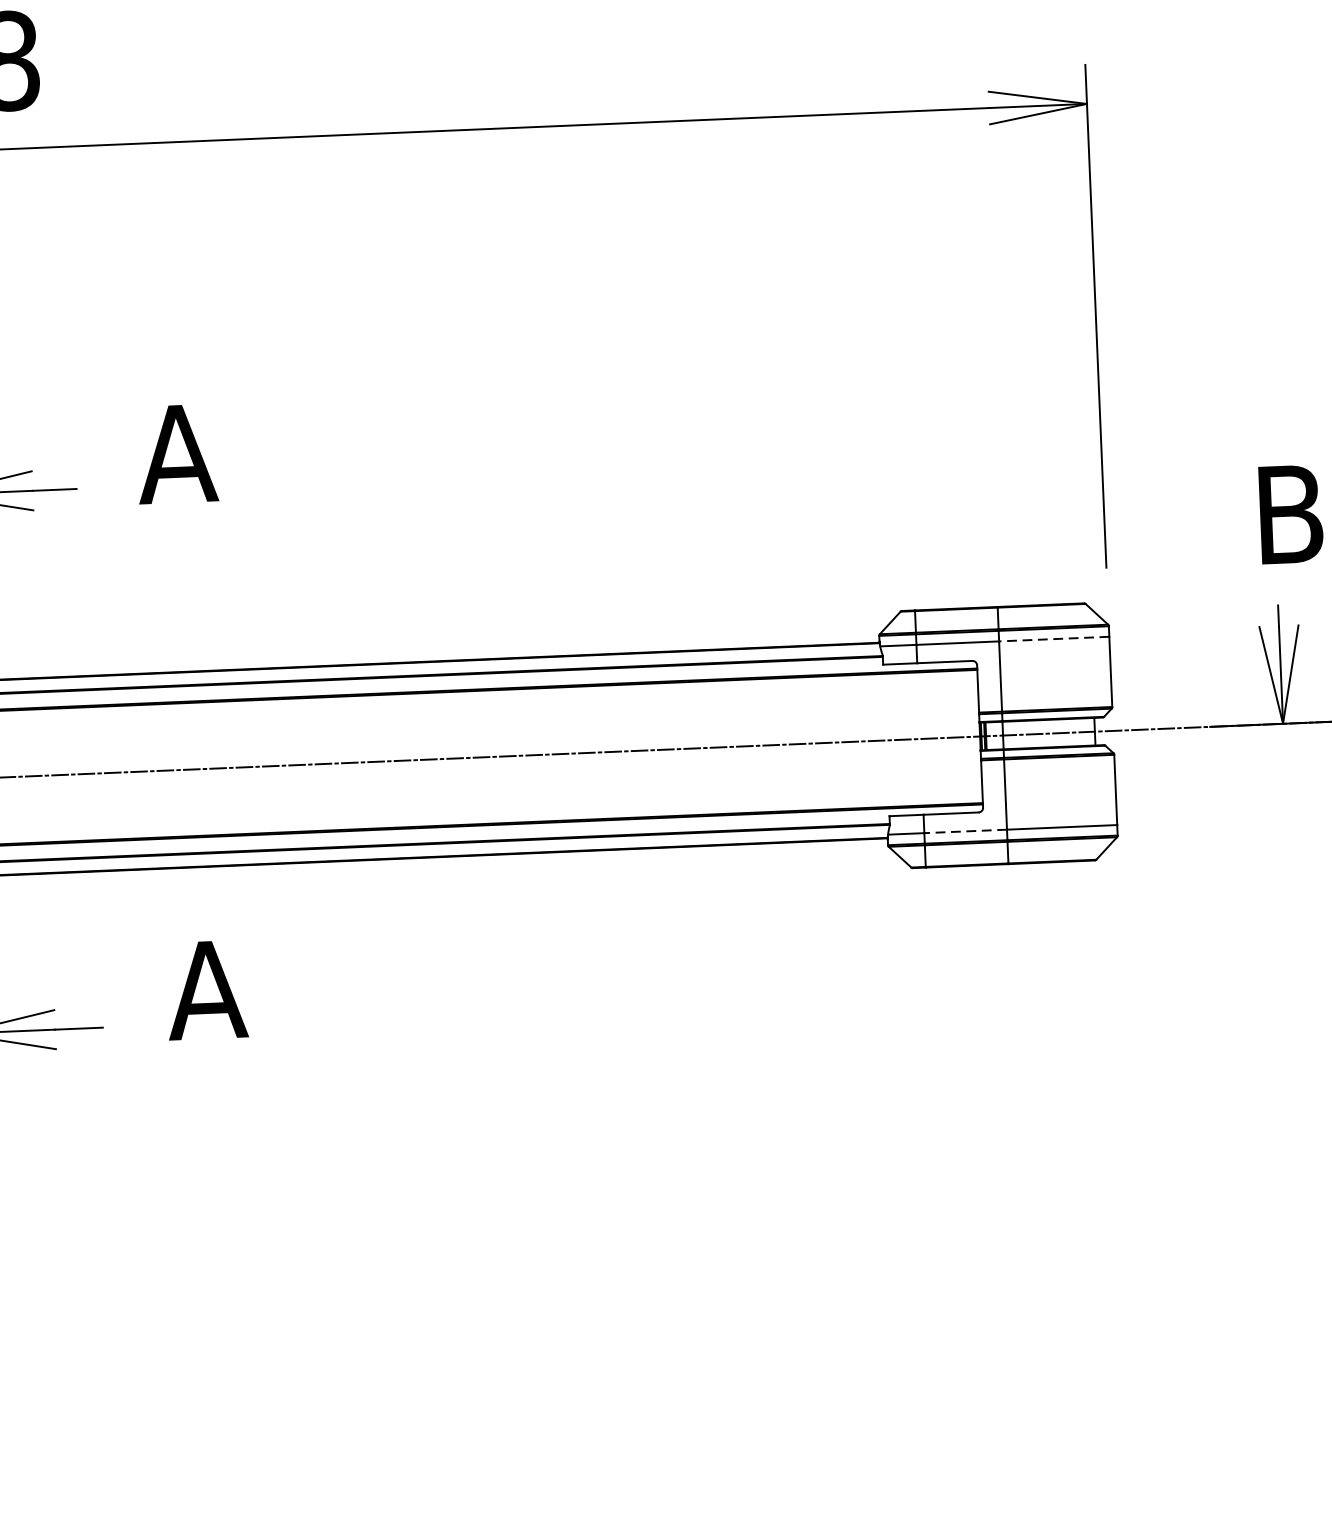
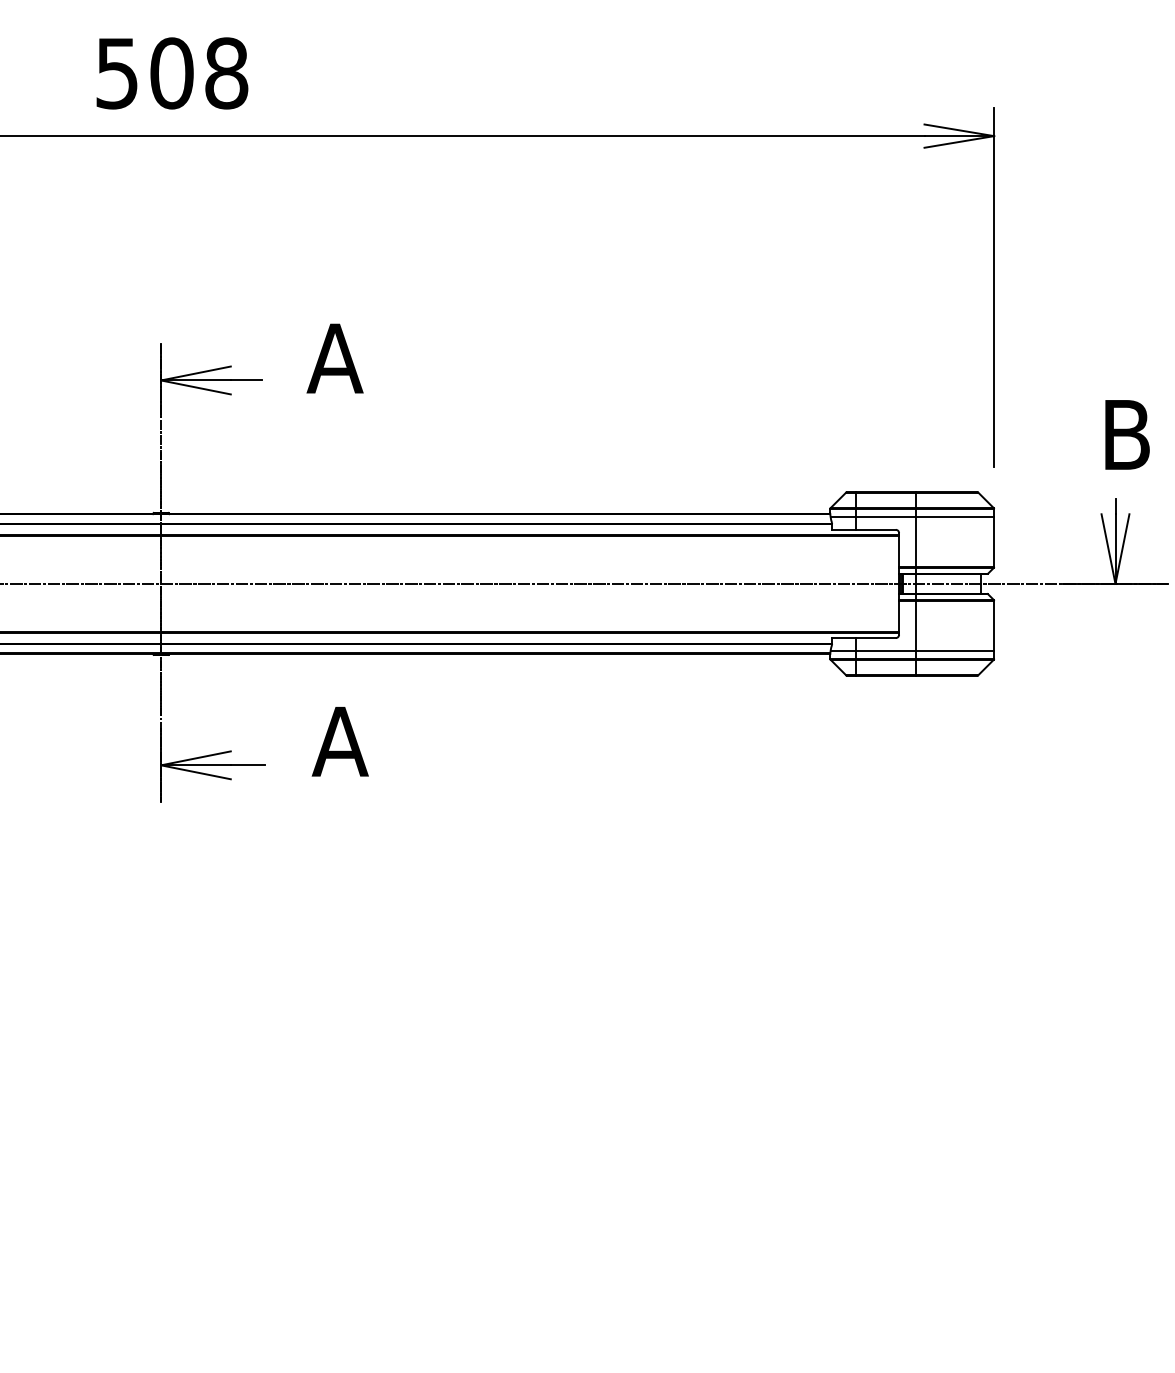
line: (1053, 638) -> (954, 516), dashed -> solid
line: (965, 831) -> (885, 651), dashed -> solid

